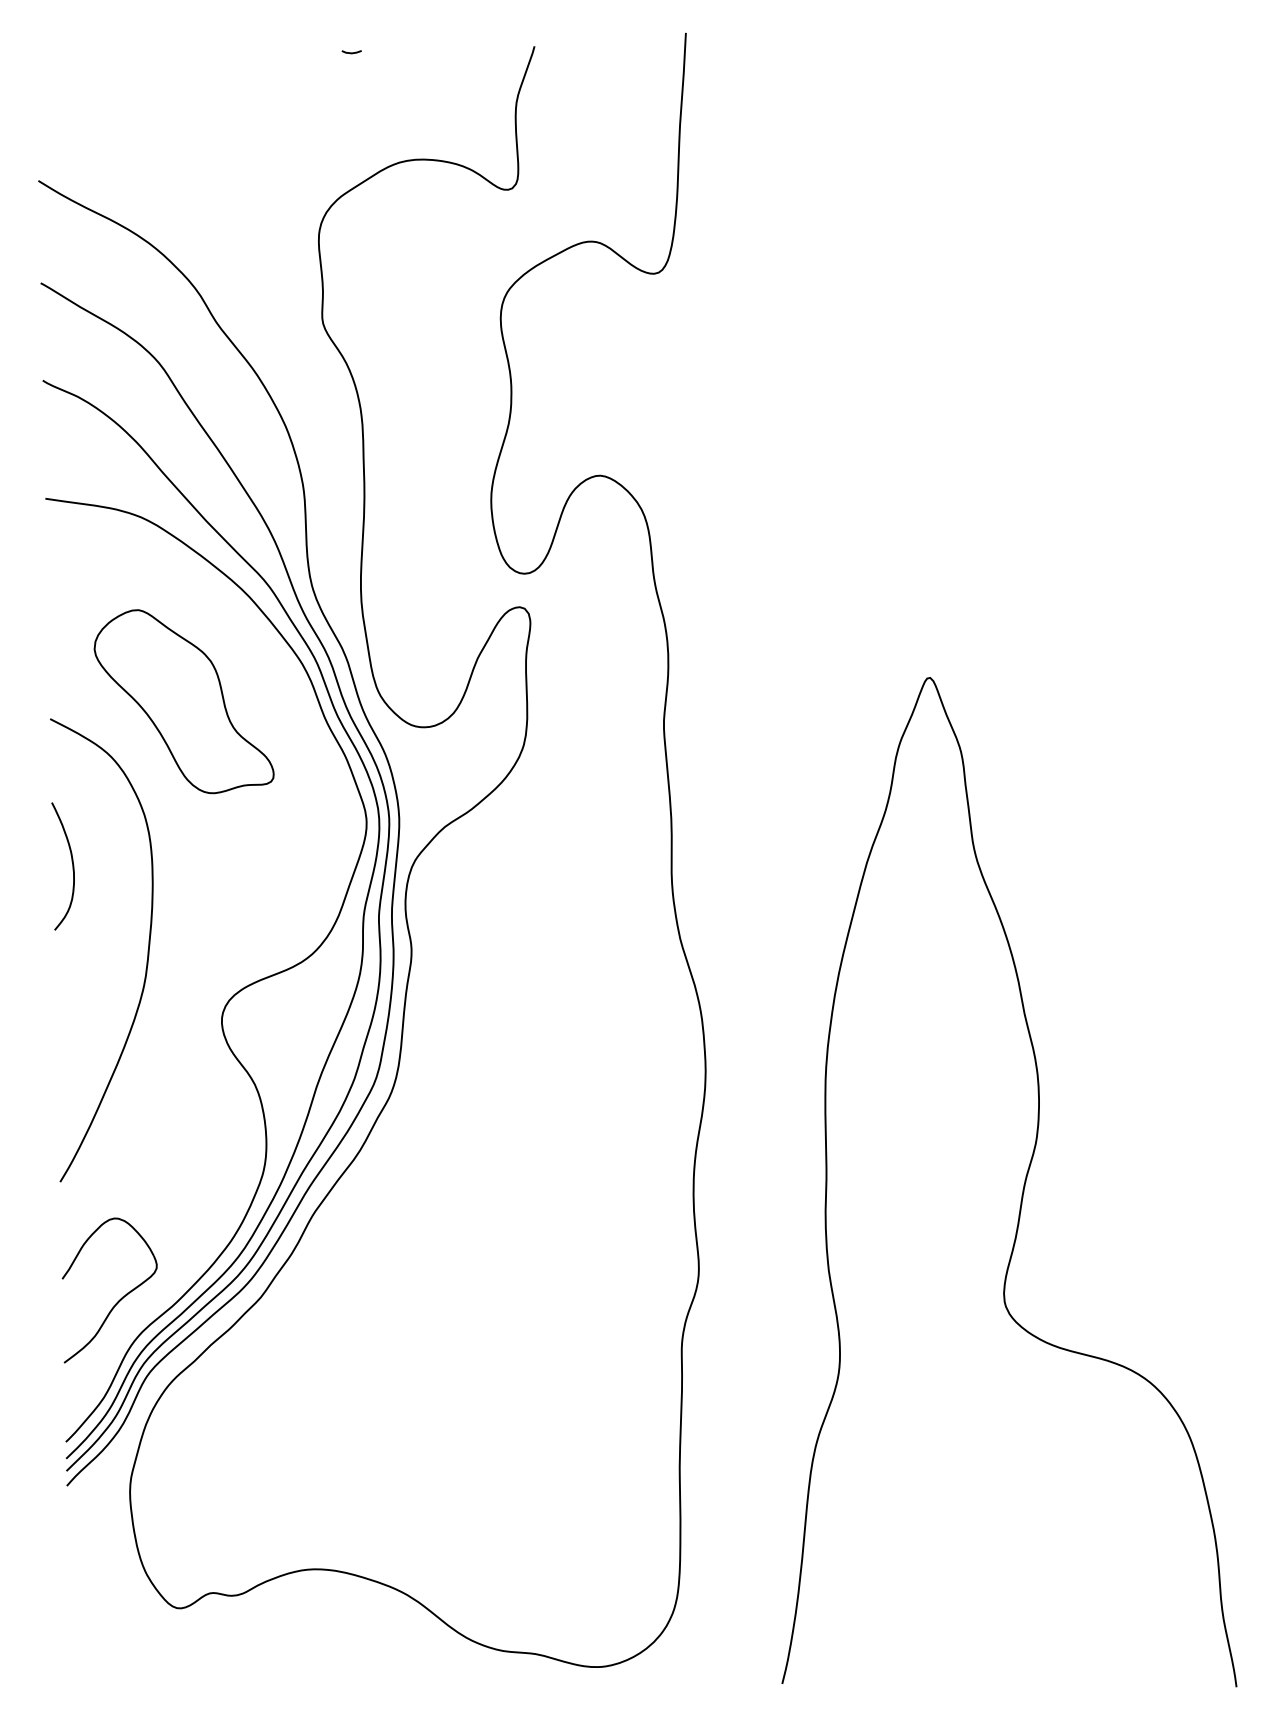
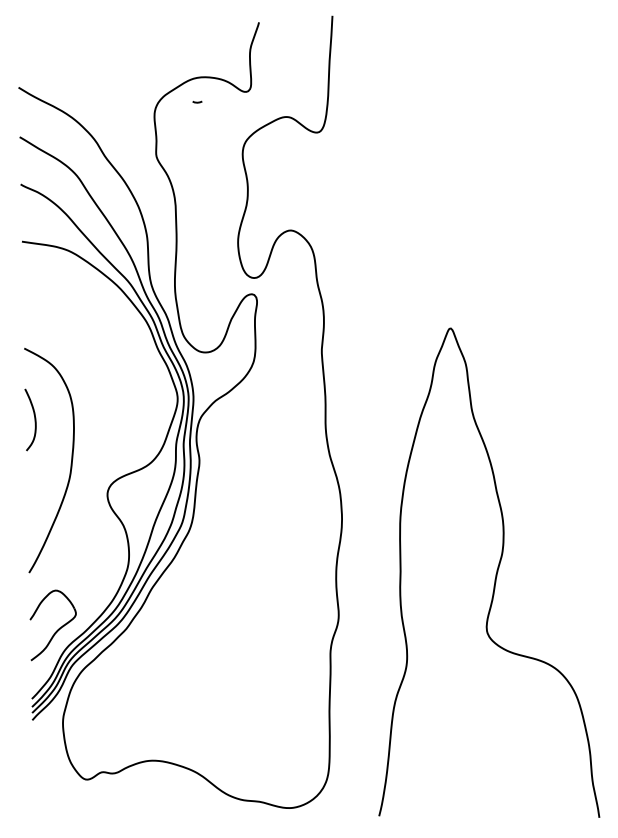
line: (351, 50) -> (197, 101), moved
part: (182, 700) -> (88, 339), removed

